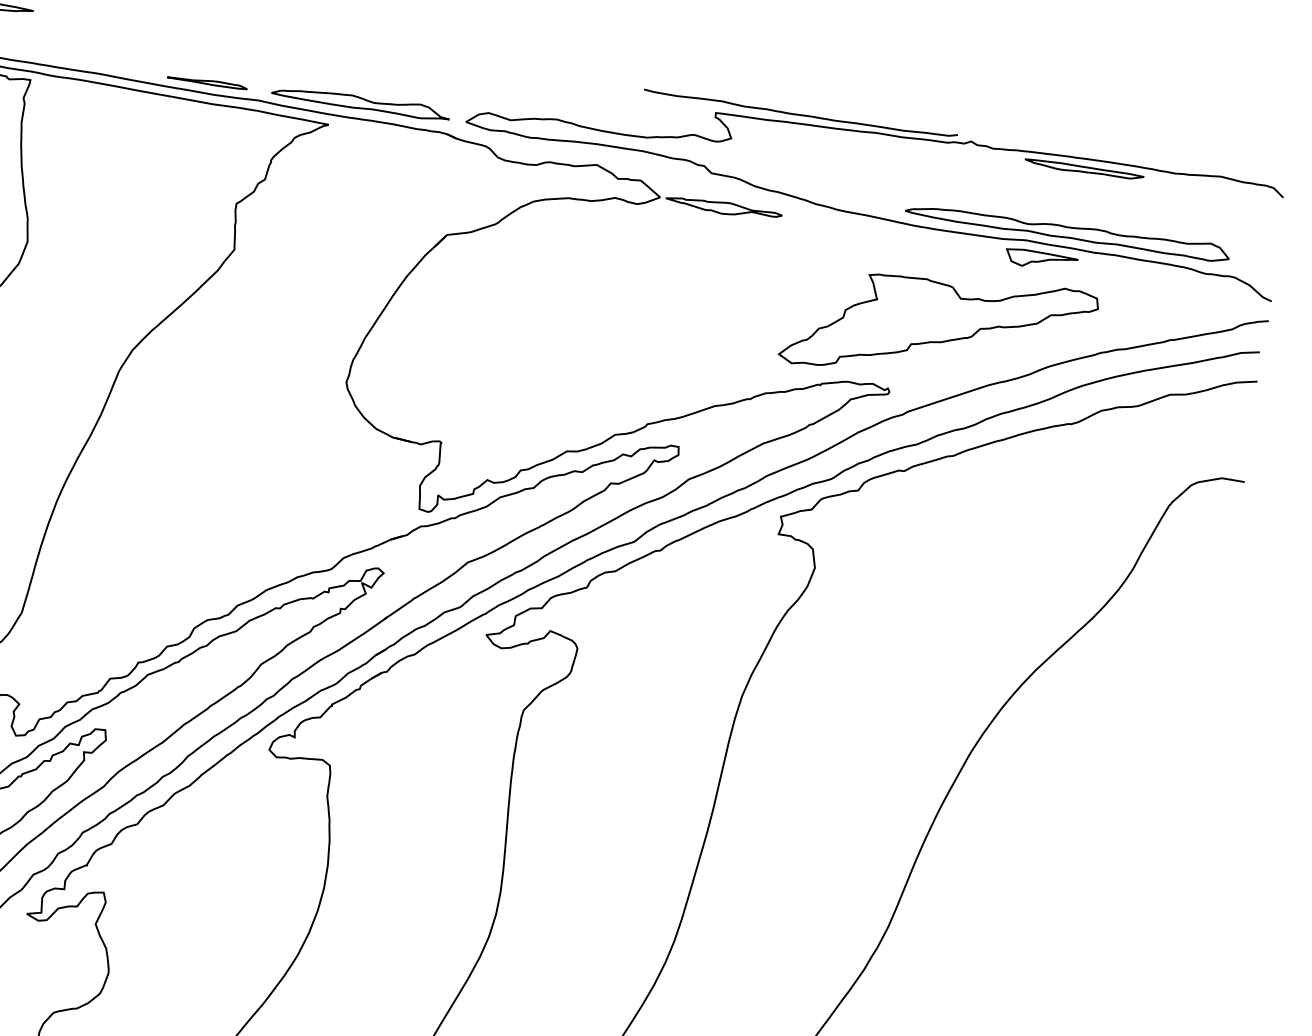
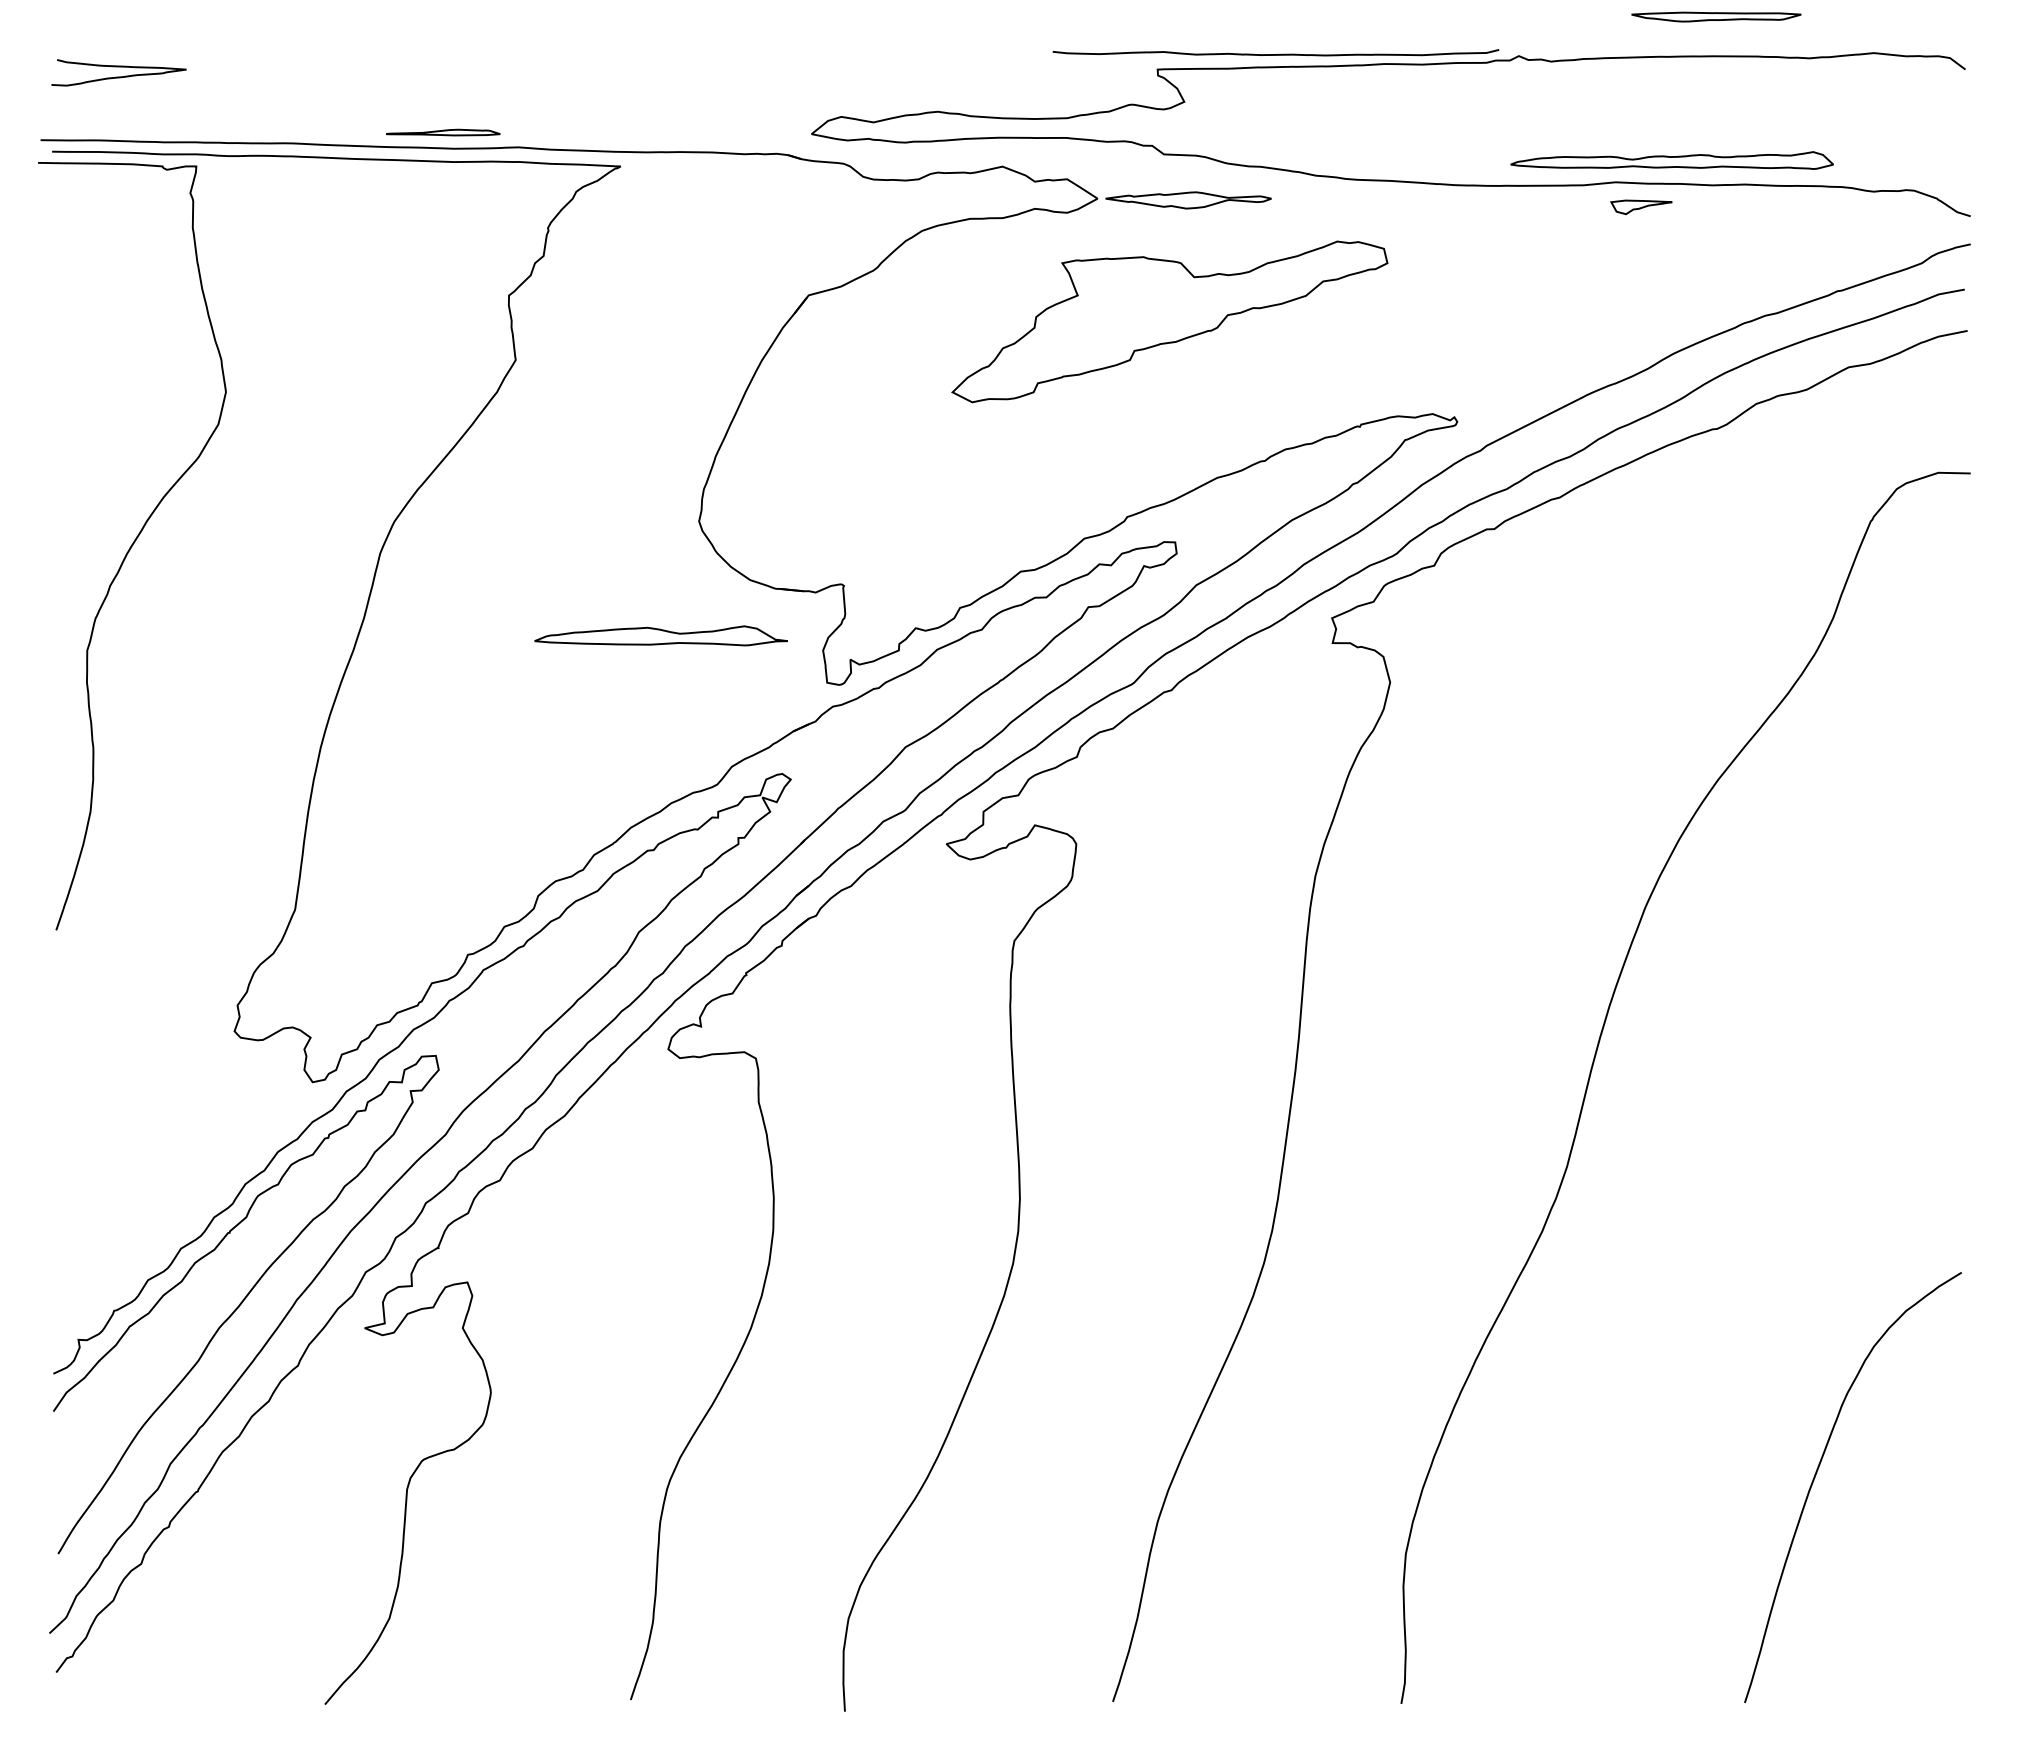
part: (360, 102) -> (660, 635), moved
part: (1084, 169) -> (1716, 16), moved
part: (1067, 230) -> (1671, 160), size x0.7
part: (1041, 260) -> (1641, 207), size x0.6
part: (938, 327) -> (1169, 321), moved

